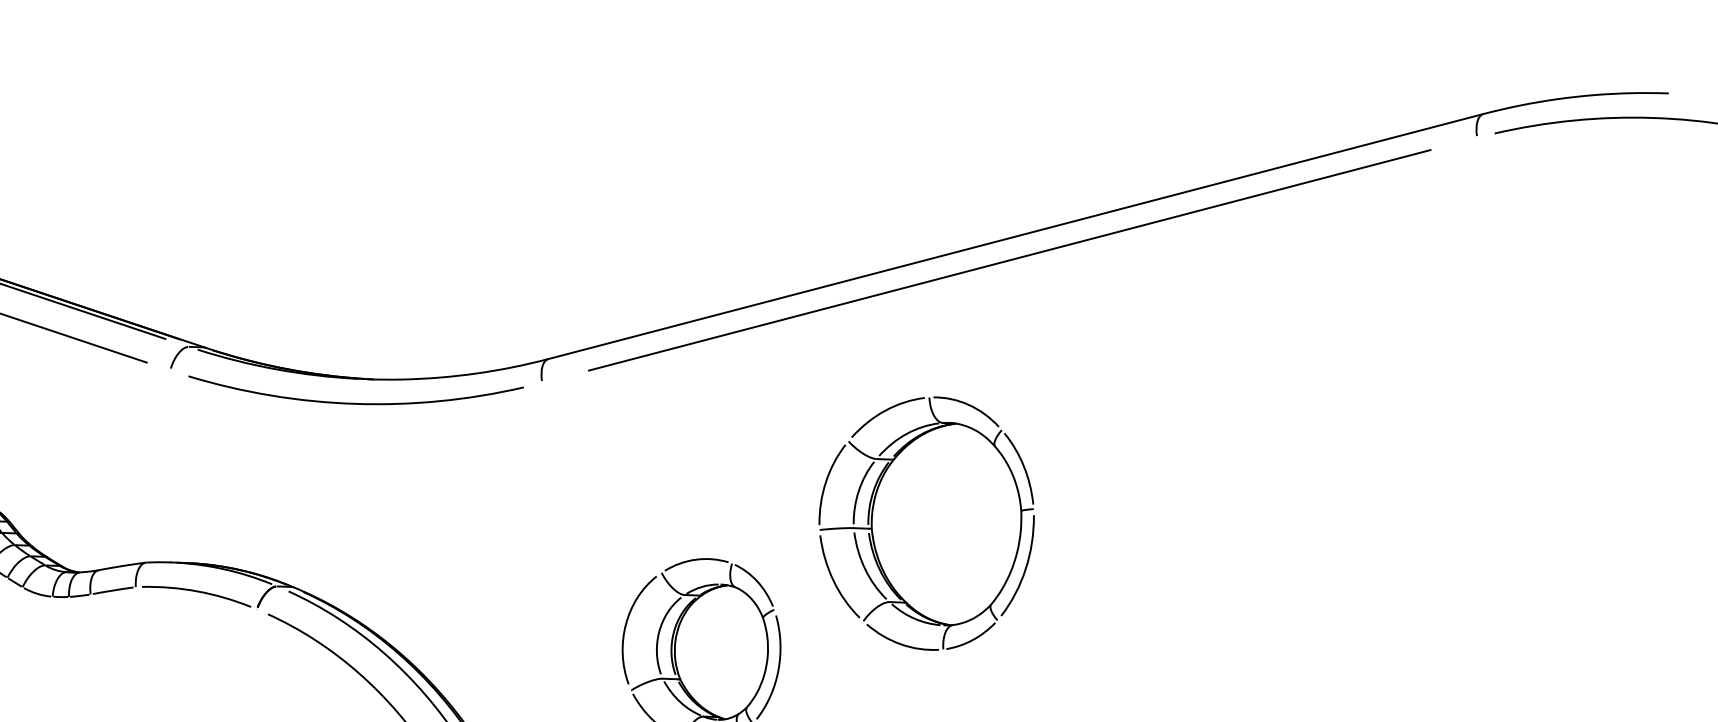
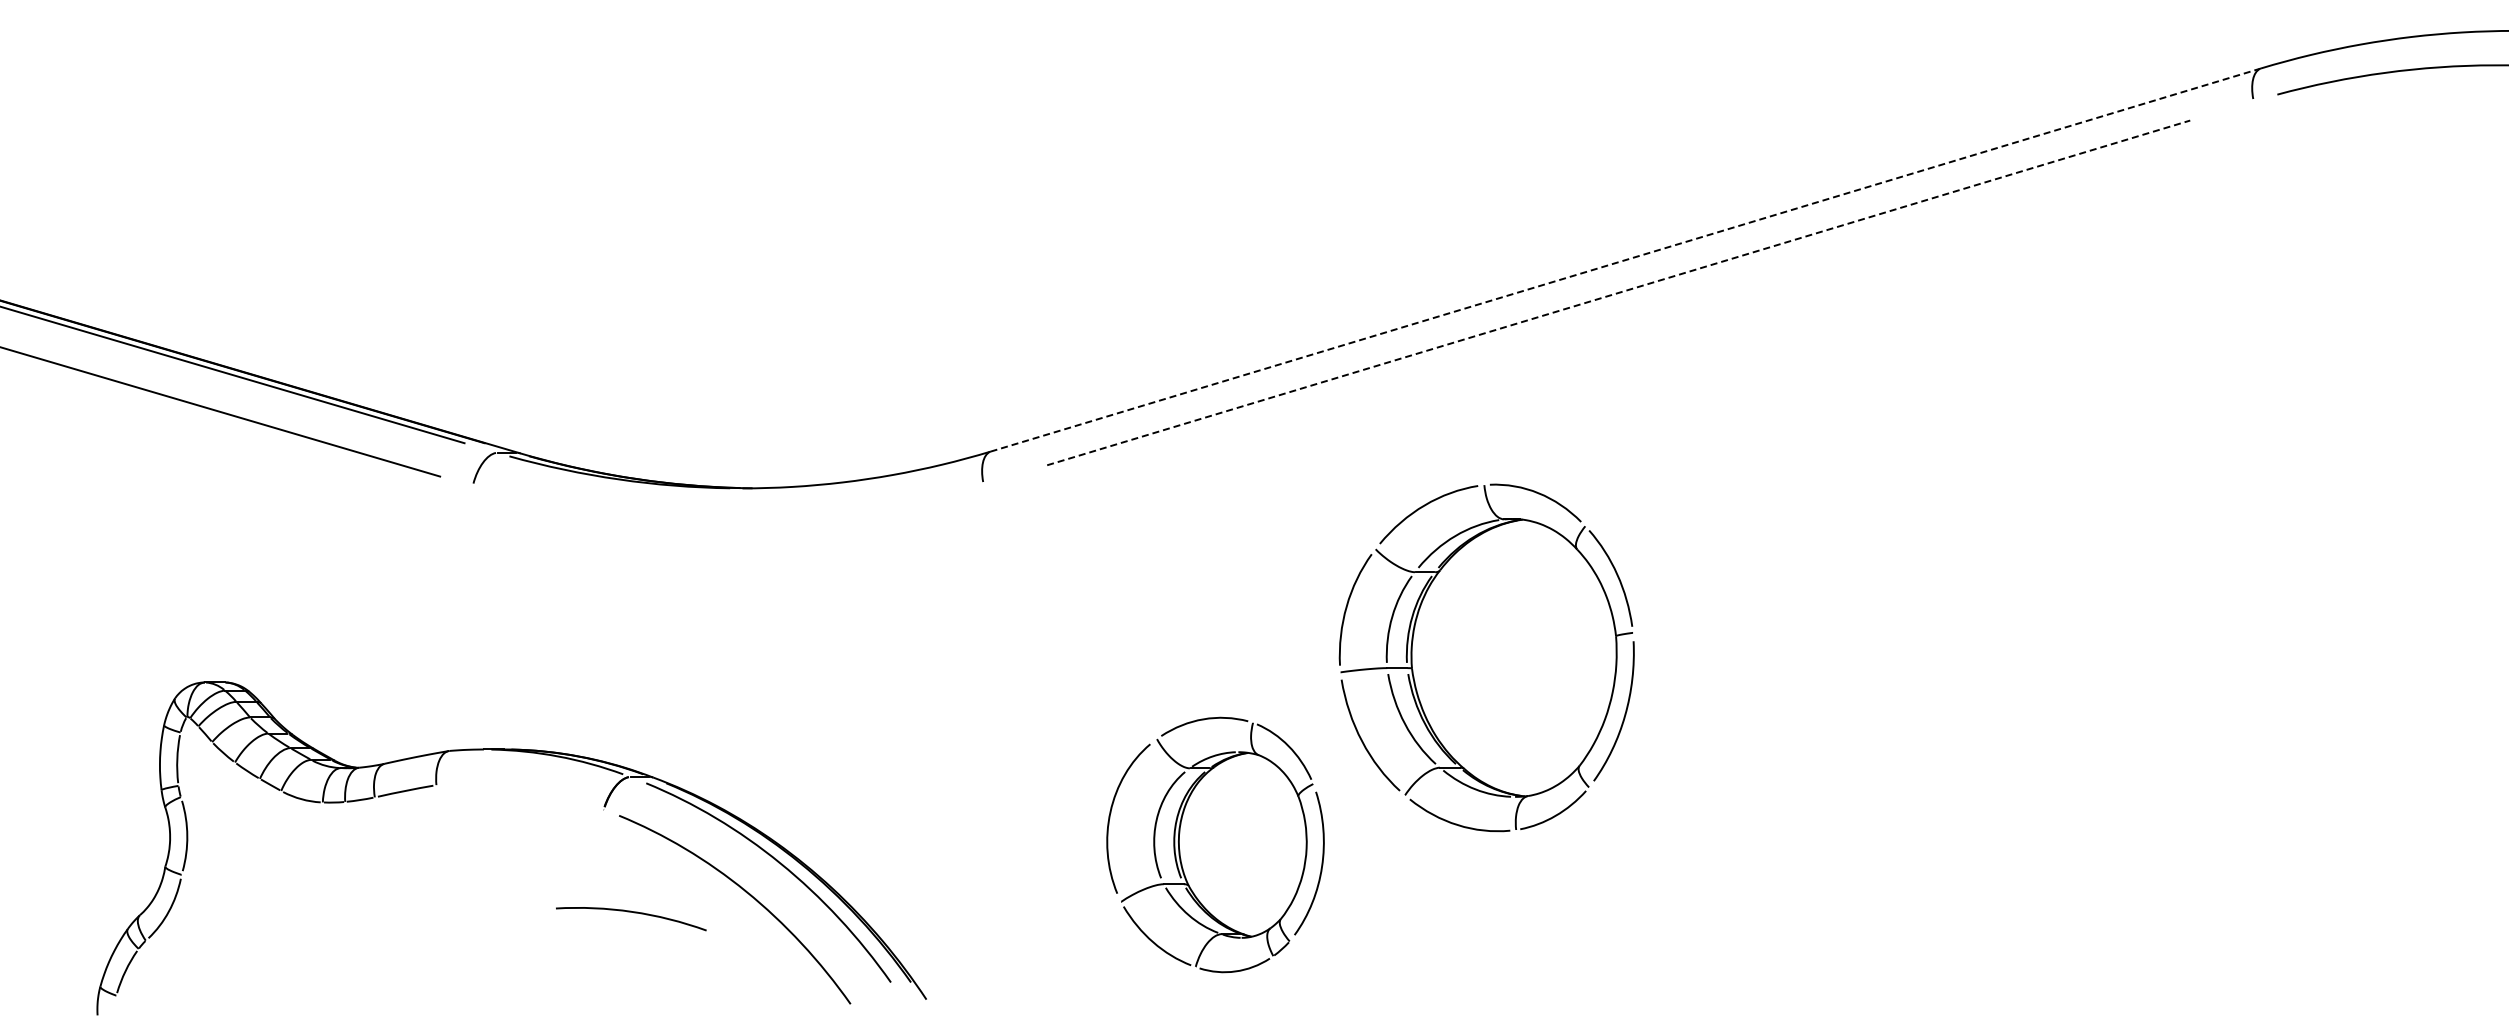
line: (1015, 236) -> (1625, 260), solid -> dashed
line: (1009, 260) -> (1618, 292), solid -> dashed
curve: (355, 402) -> (728, 521), removed
part: (926, 523) -> (1486, 657), moved
curve: (199, 592) -> (634, 913), moved

